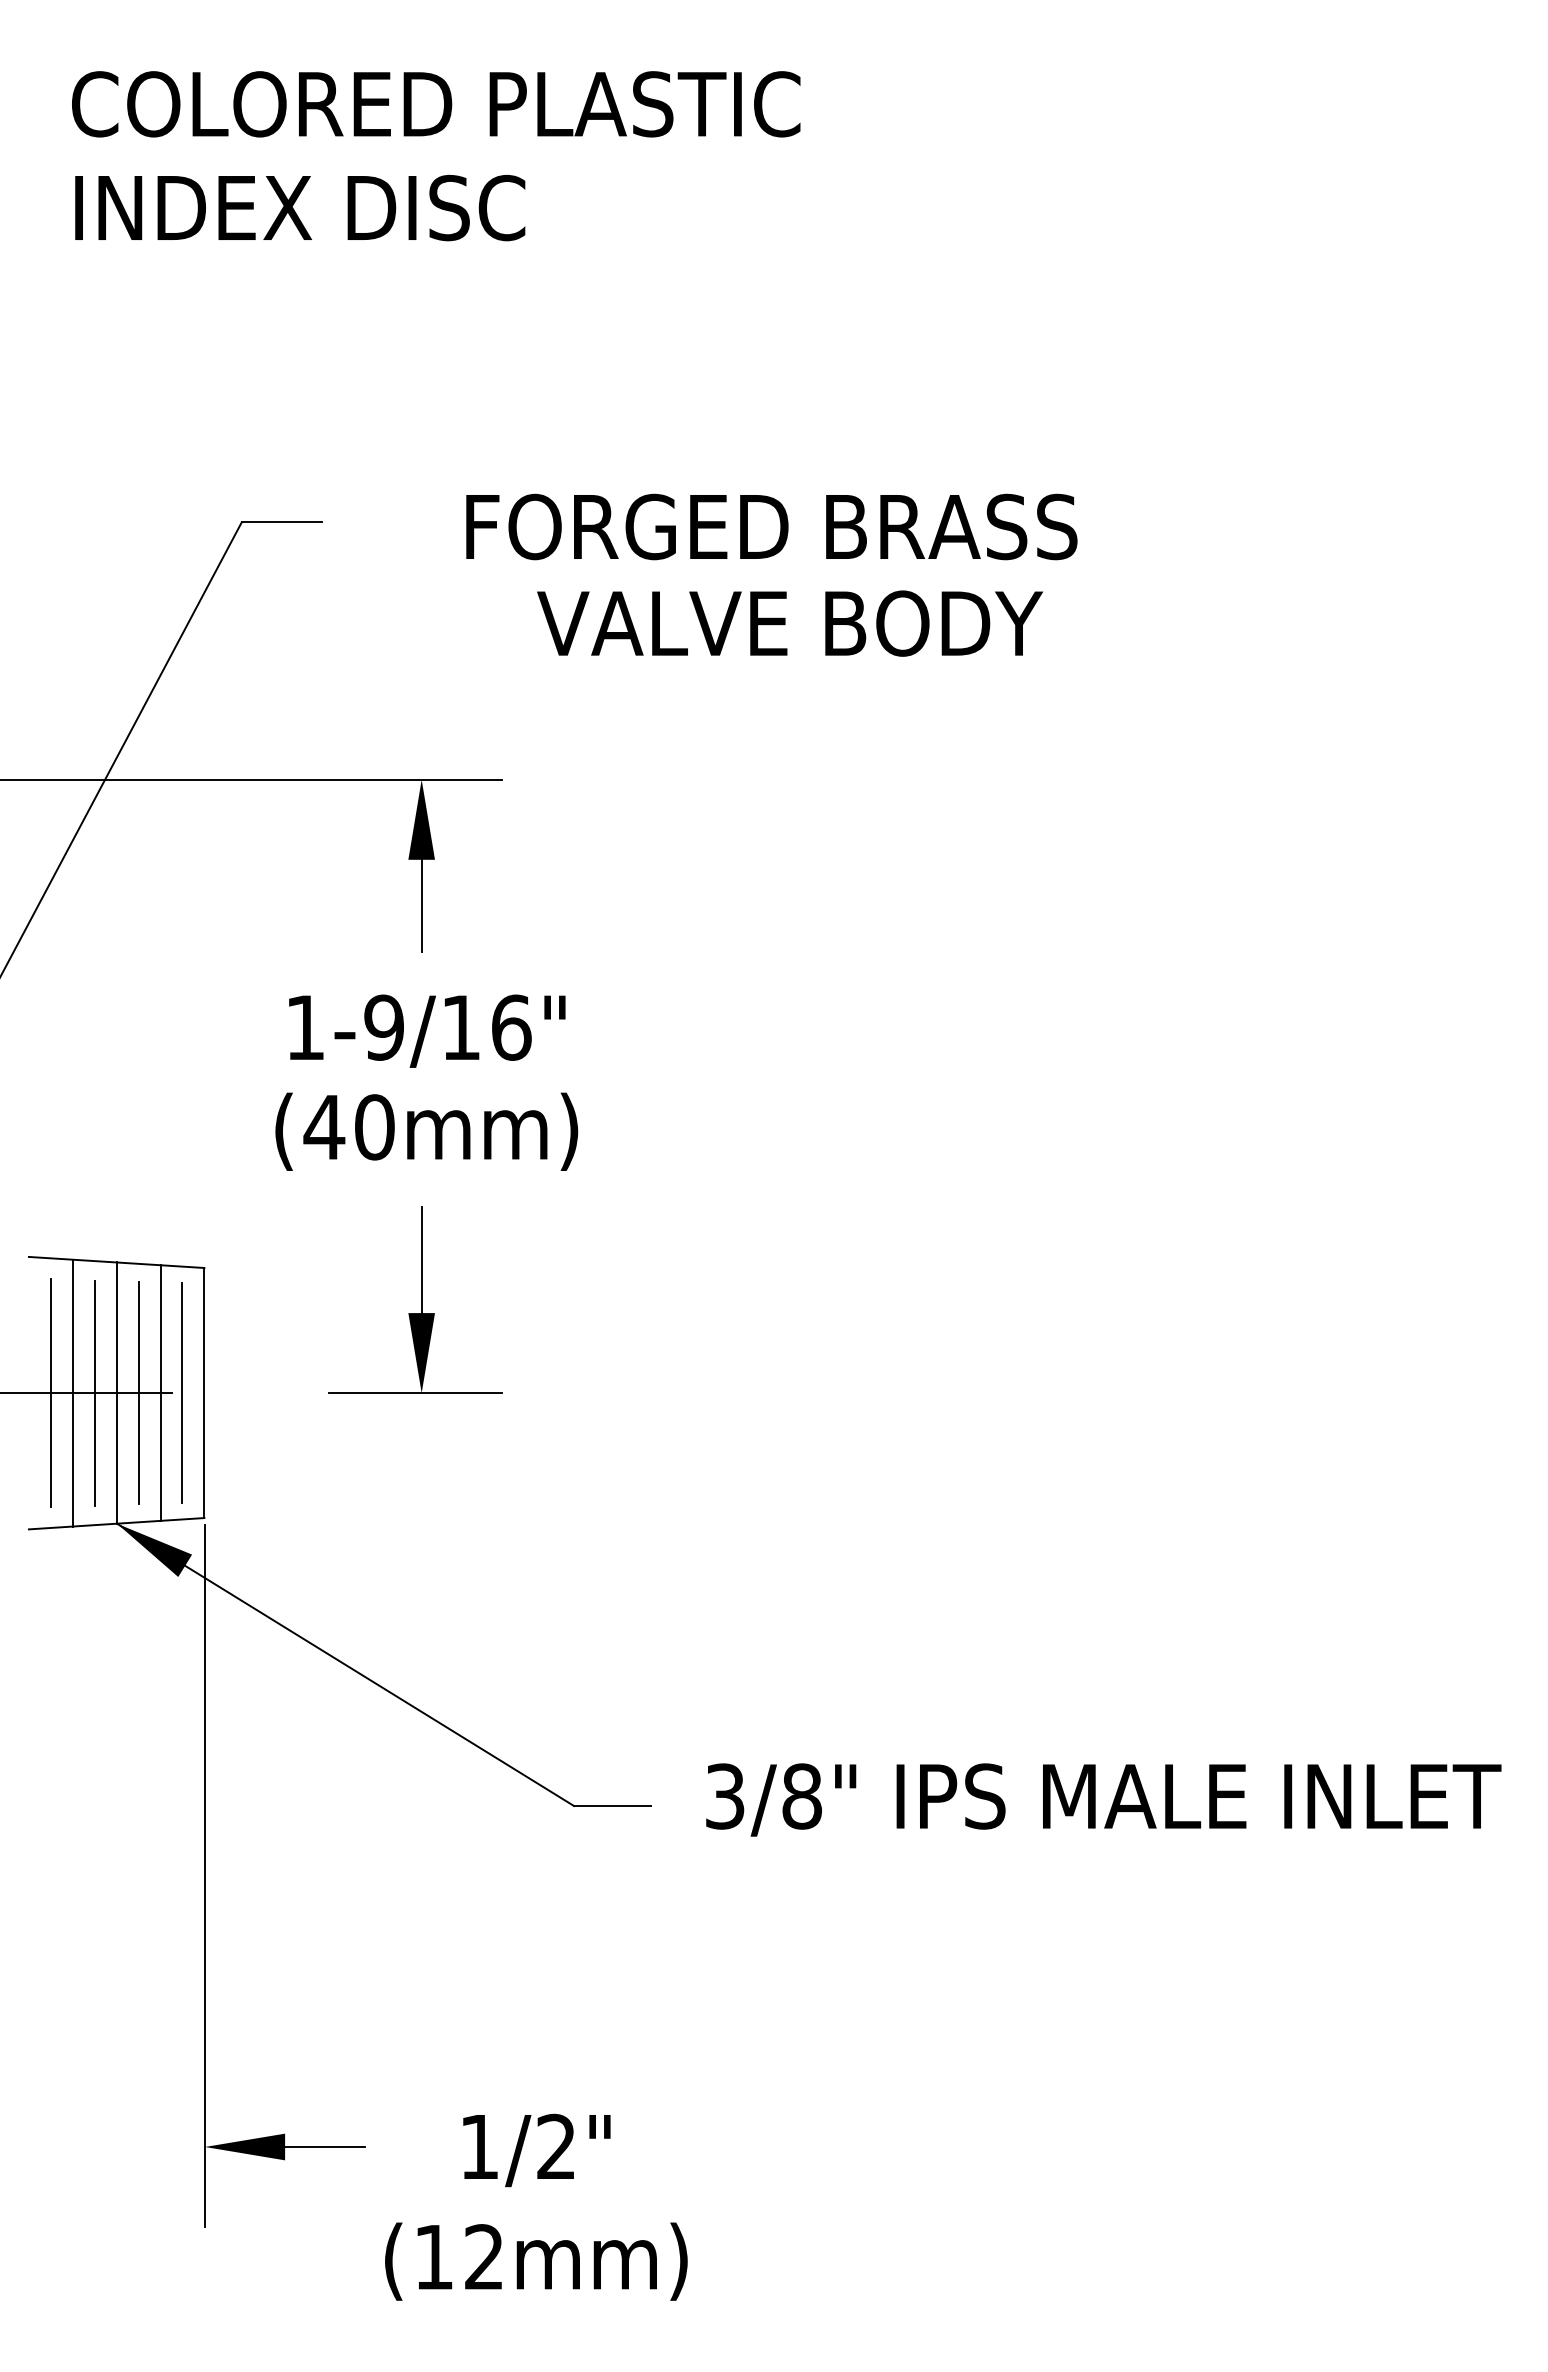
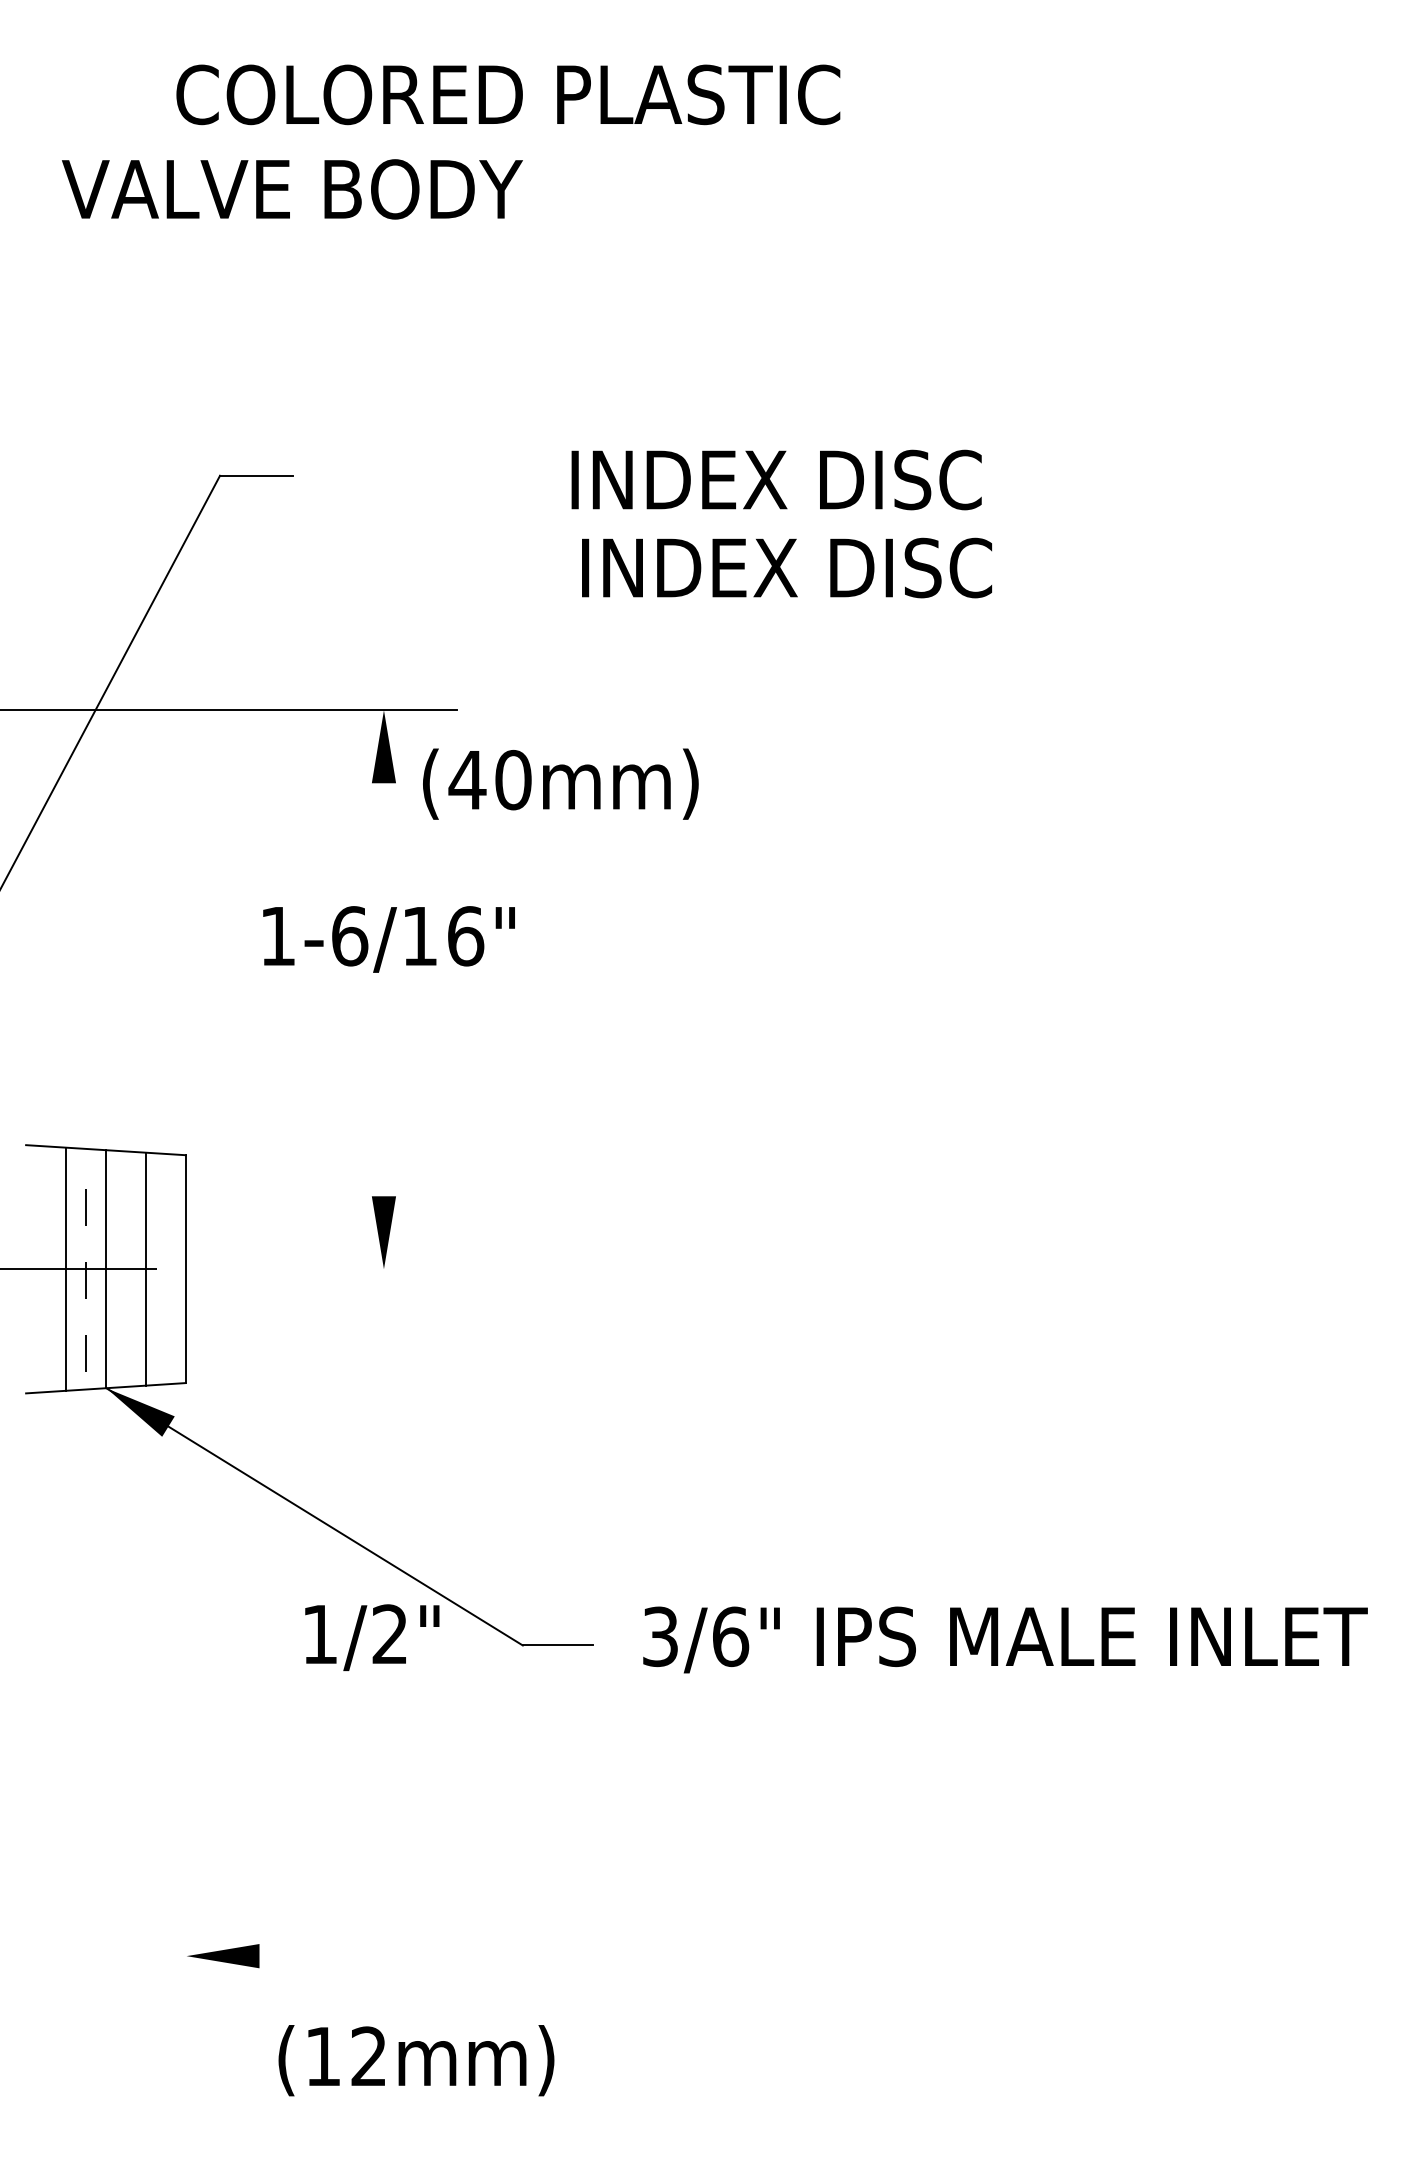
text: (436, 104) -> (508, 95), moved
text: (321, 207) -> (292, 188), INDEX DISC -> VALVE BODY
text: (771, 526) -> (702, 479), FORGED BRASS -> INDEX DISC
text: (813, 623) -> (740, 567), VALVE BODY -> INDEX DISC
line: (421, 905) -> (383, 824), removed
text: (384, 1027) -> (350, 936), 1-9/16" -> 1-6/16"
text: (426, 1131) -> (560, 783), moved
line: (421, 1260) -> (383, 1148), removed
line: (50, 1392) -> (45, 1268), removed
line: (94, 1392) -> (85, 1268), solid -> dashed
line: (138, 1392) -> (125, 1268), removed
line: (182, 1392) -> (166, 1268), removed
line: (415, 1393) -> (378, 1269), removed
text: (802, 1796) -> (730, 1636), 3/8" -> 3/6"
line: (205, 1875) -> (186, 1708), removed
line: (325, 2146) -> (296, 1955), removed
text: (536, 2150) -> (371, 1637), moved
text: (536, 2261) -> (416, 2060), moved

